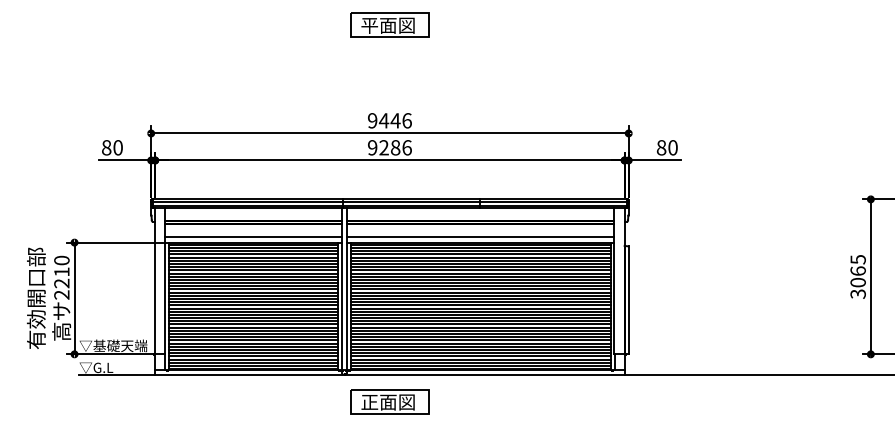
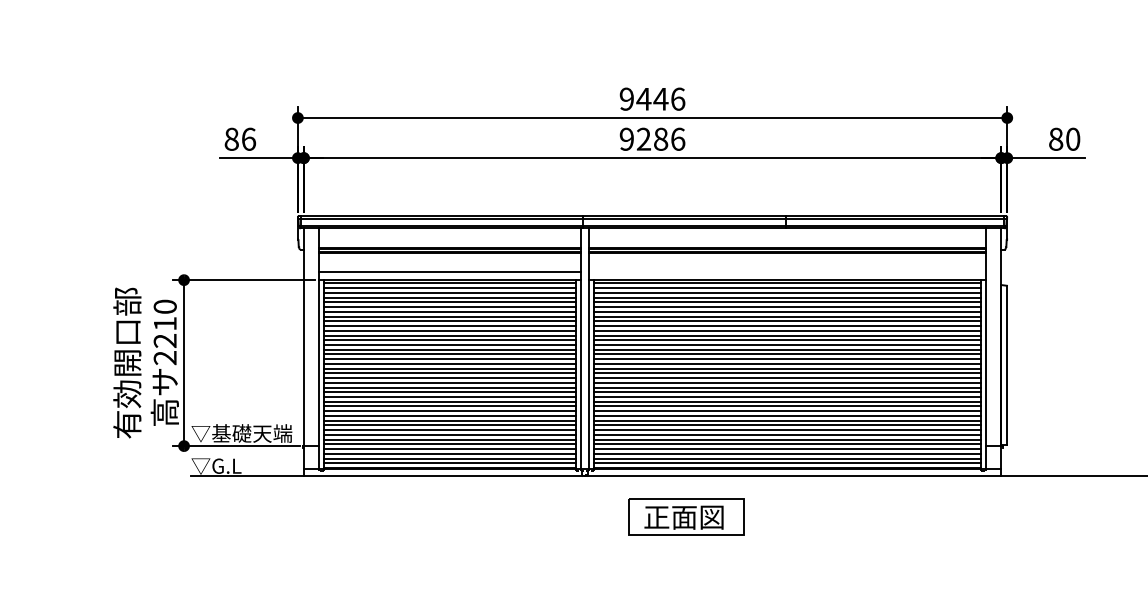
text: (117, 147) -> (247, 138), 80 -> 86
line: (480, 236) -> (787, 271), removed
part: (389, 401) -> (686, 516), moved

